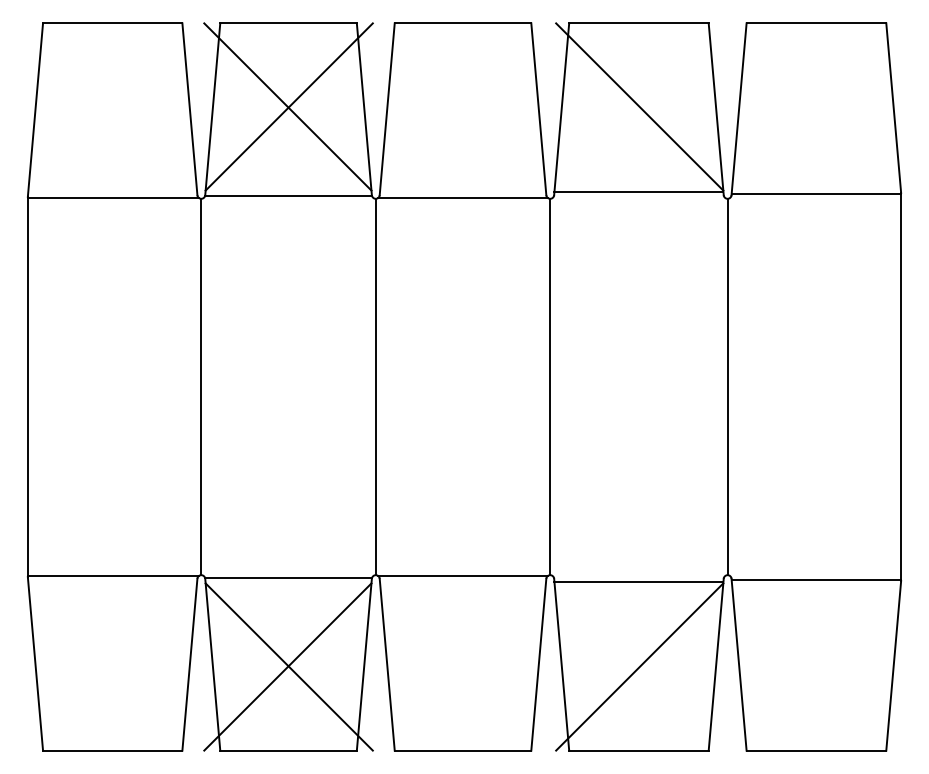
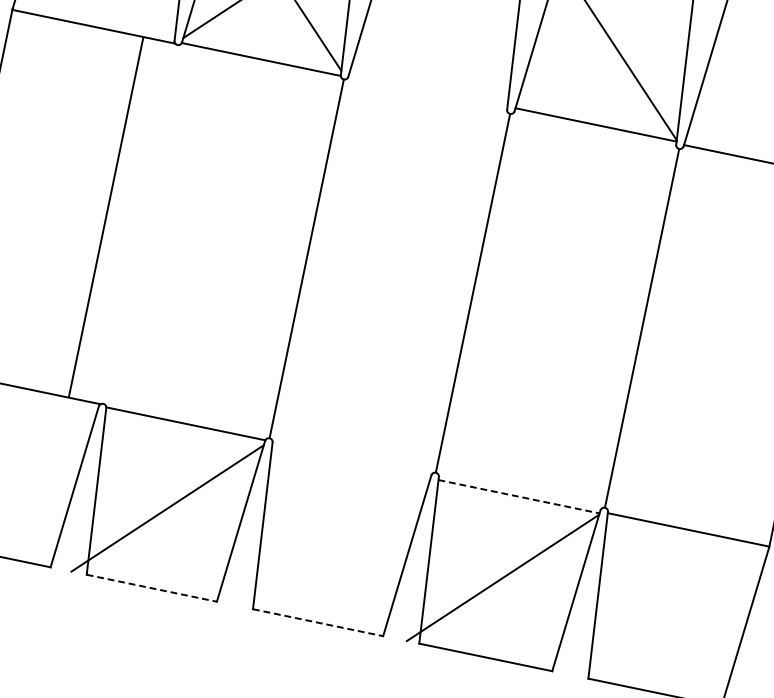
line: (462, 197) -> (426, 95), removed
line: (201, 386) -> (106, 216), moved
line: (462, 576) -> (351, 456), removed
line: (638, 582) -> (518, 497), solid -> dashed
line: (288, 666) -> (168, 508), removed
line: (289, 750) -> (152, 588), solid -> dashed
line: (463, 750) -> (318, 622), solid -> dashed

